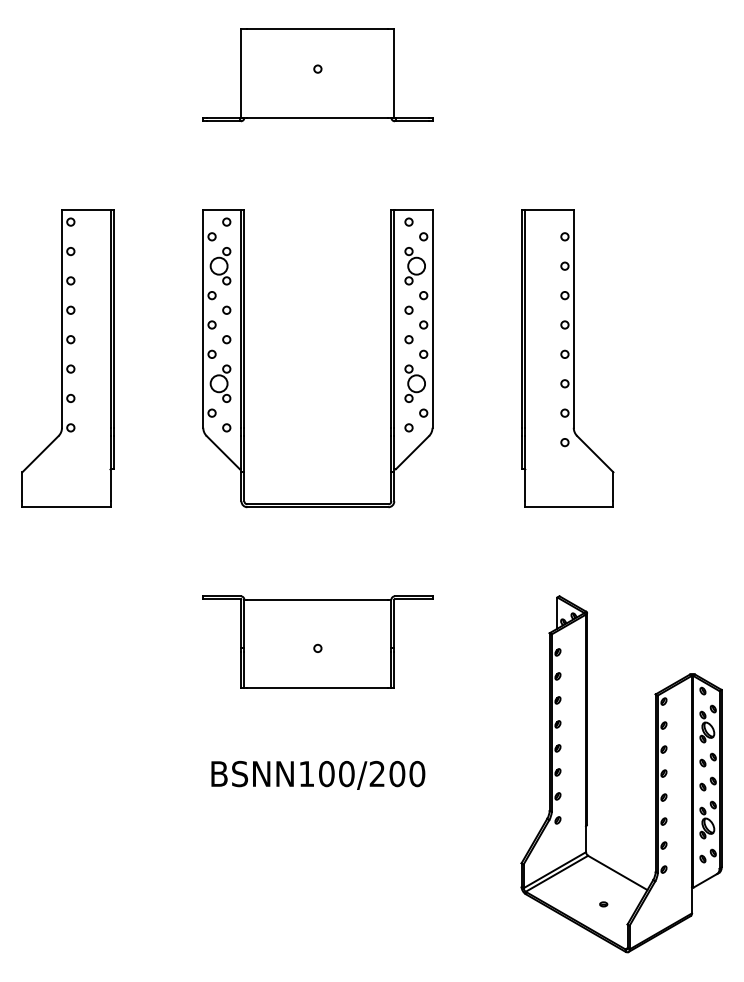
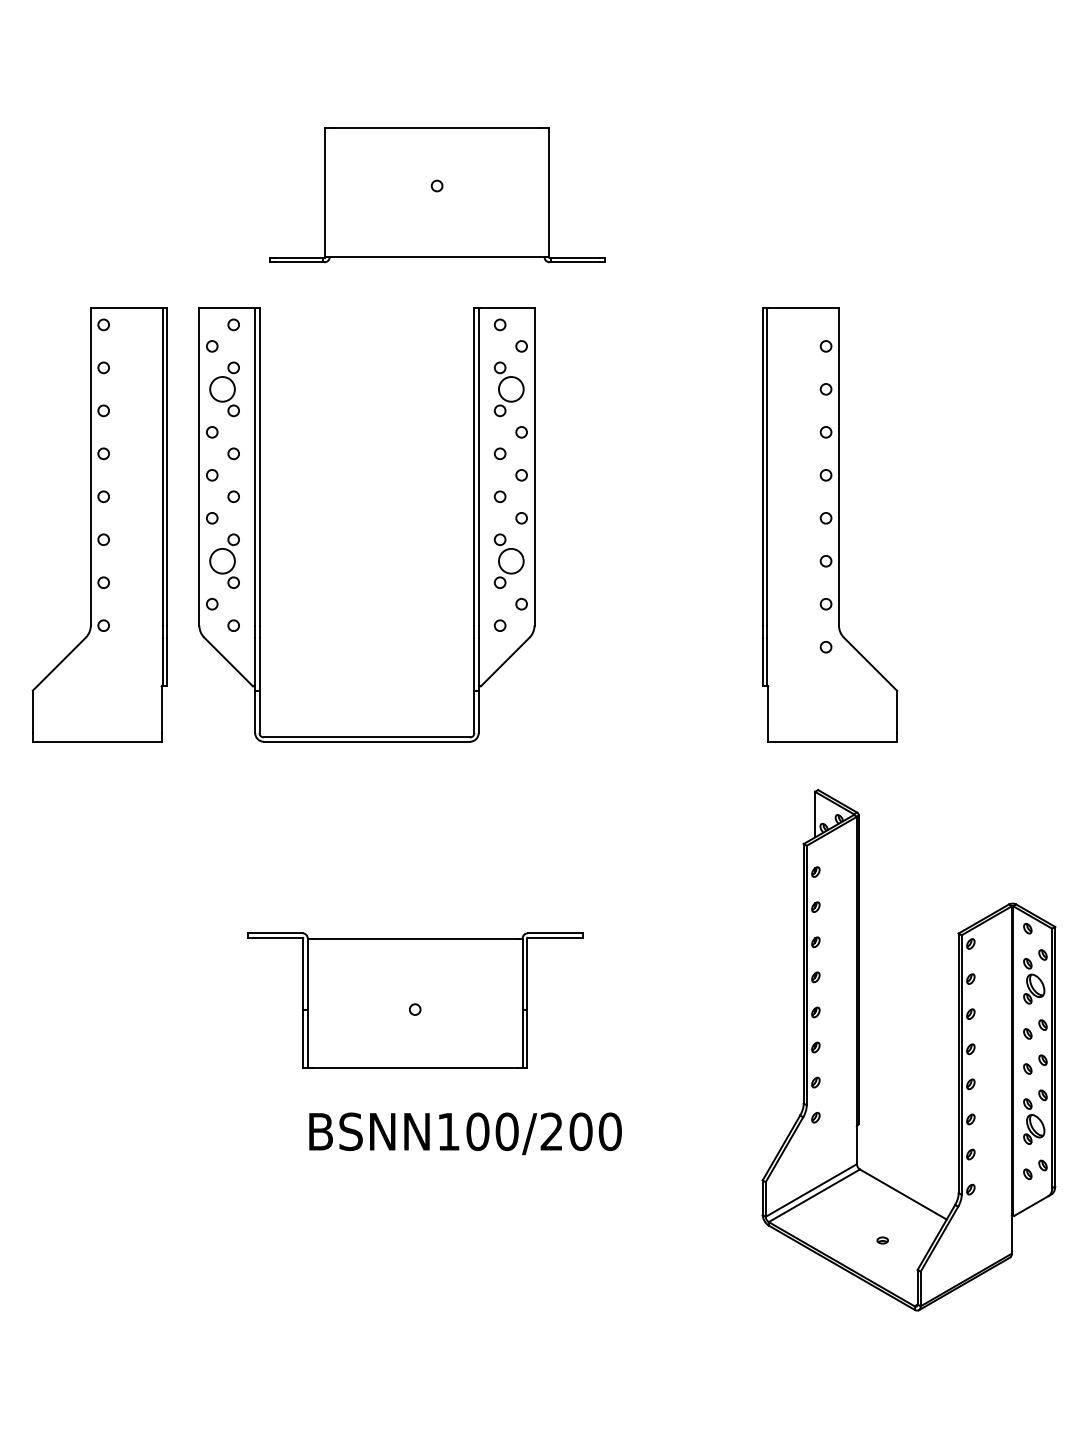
part: (317, 75) -> (436, 195), moved
part: (244, 358) -> (259, 524), moved
part: (317, 641) -> (414, 999), moved
part: (587, 774) -> (859, 1050), moved

